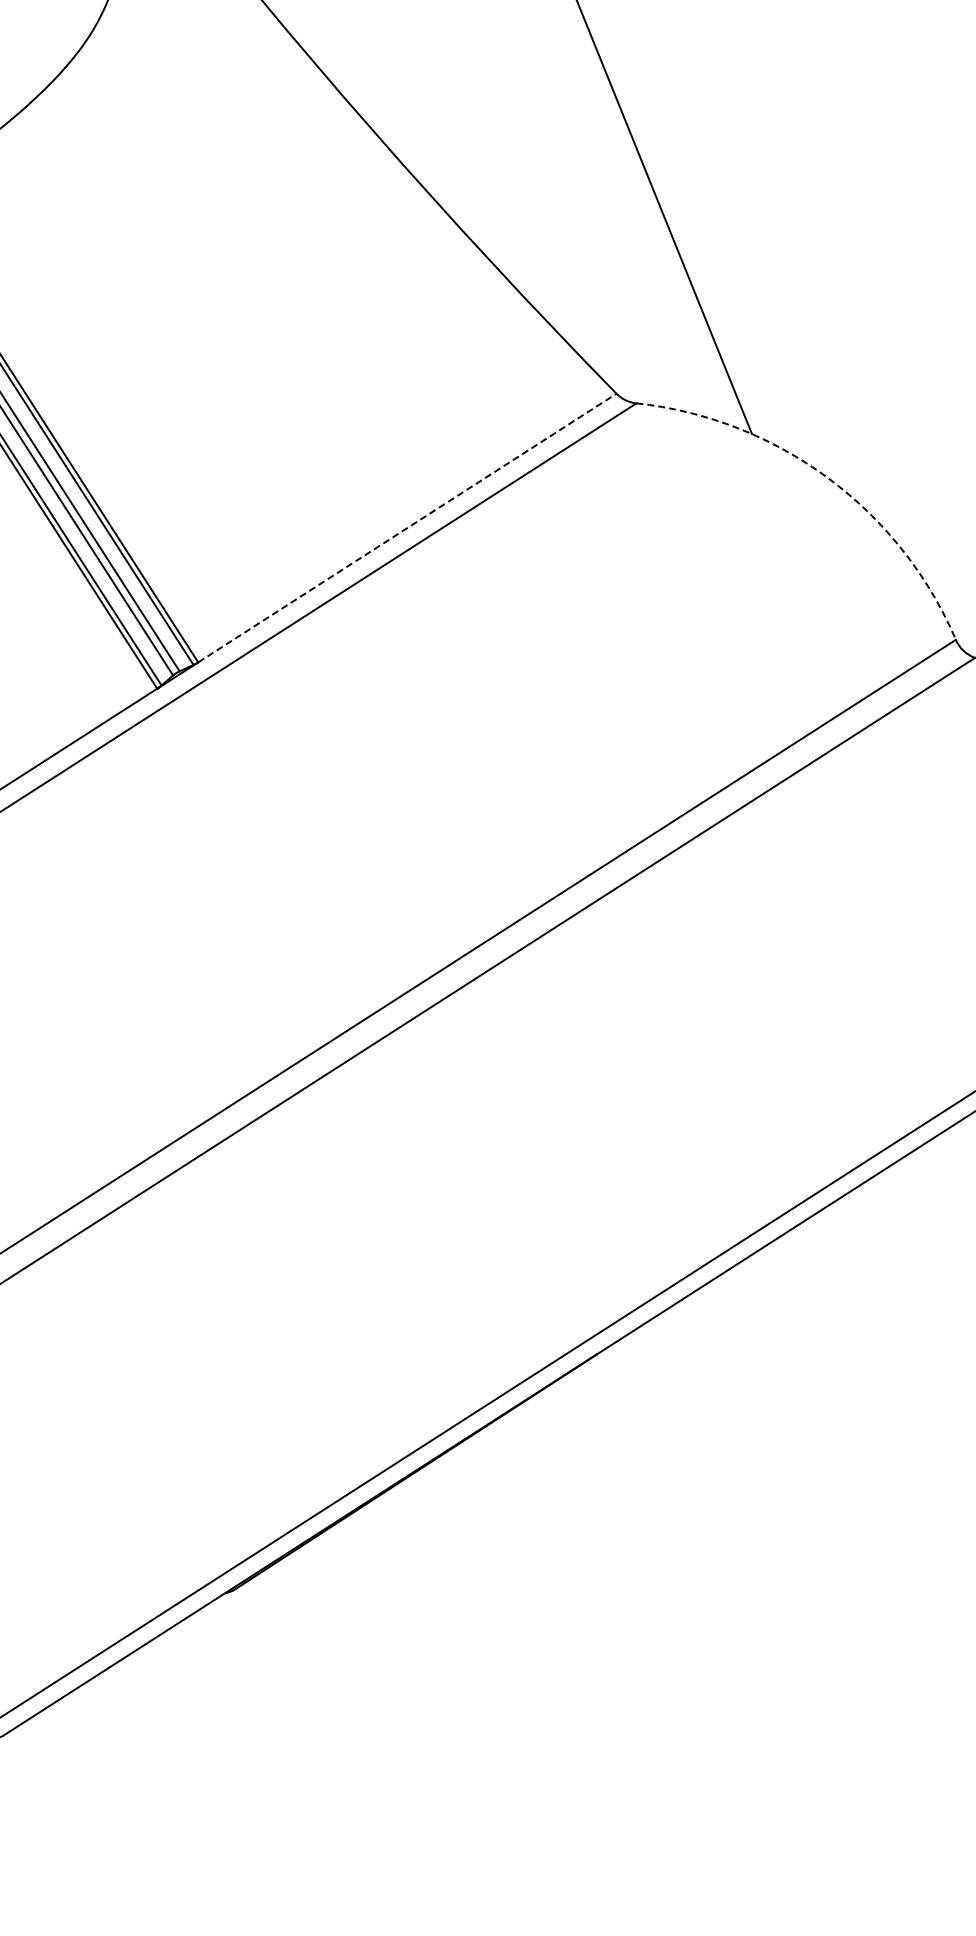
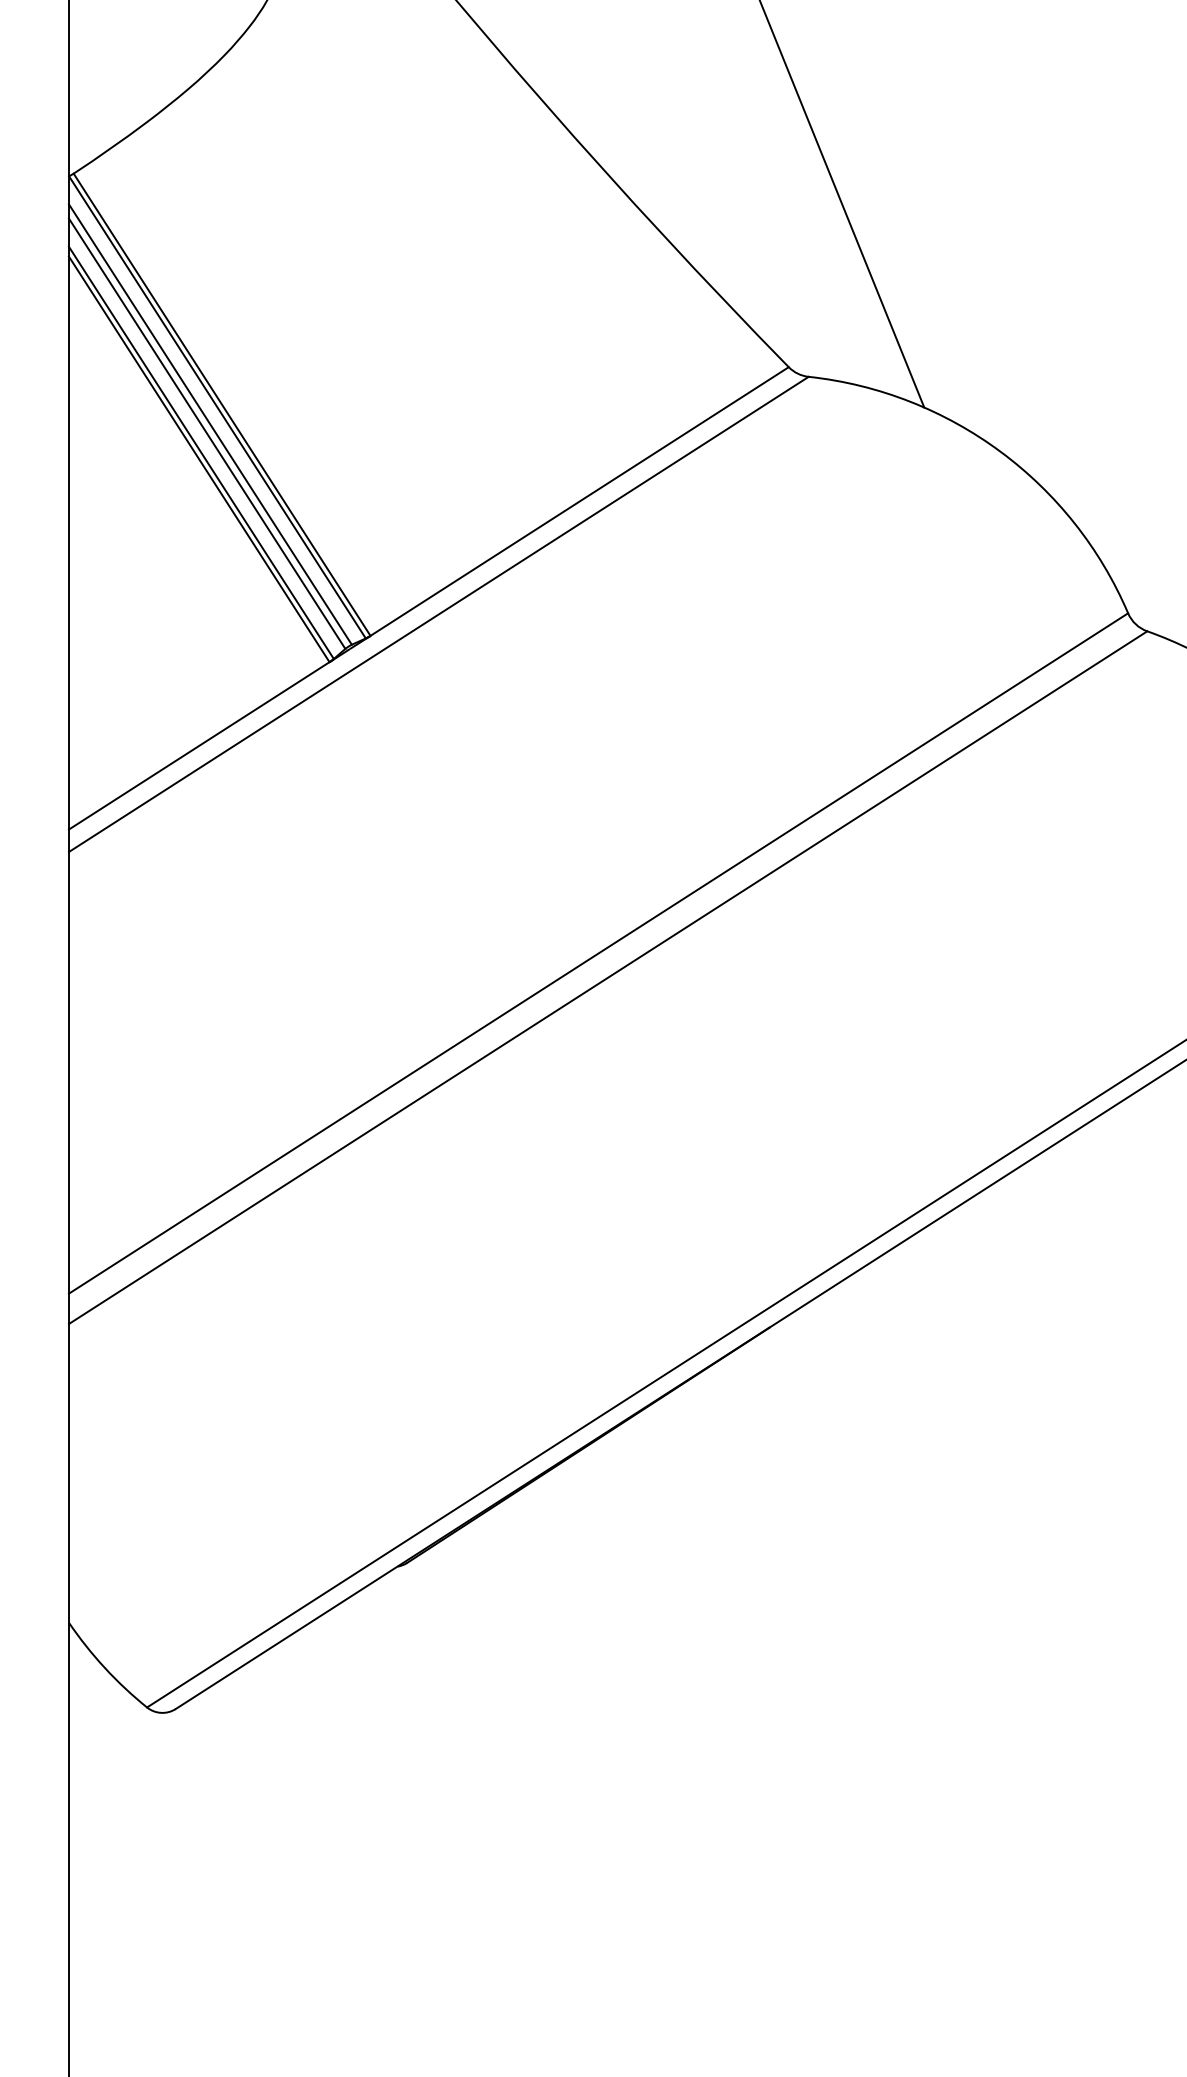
arc: (828, 478) -> (1000, 451), dashed -> solid
line: (407, 528) -> (579, 501), dashed -> solid

